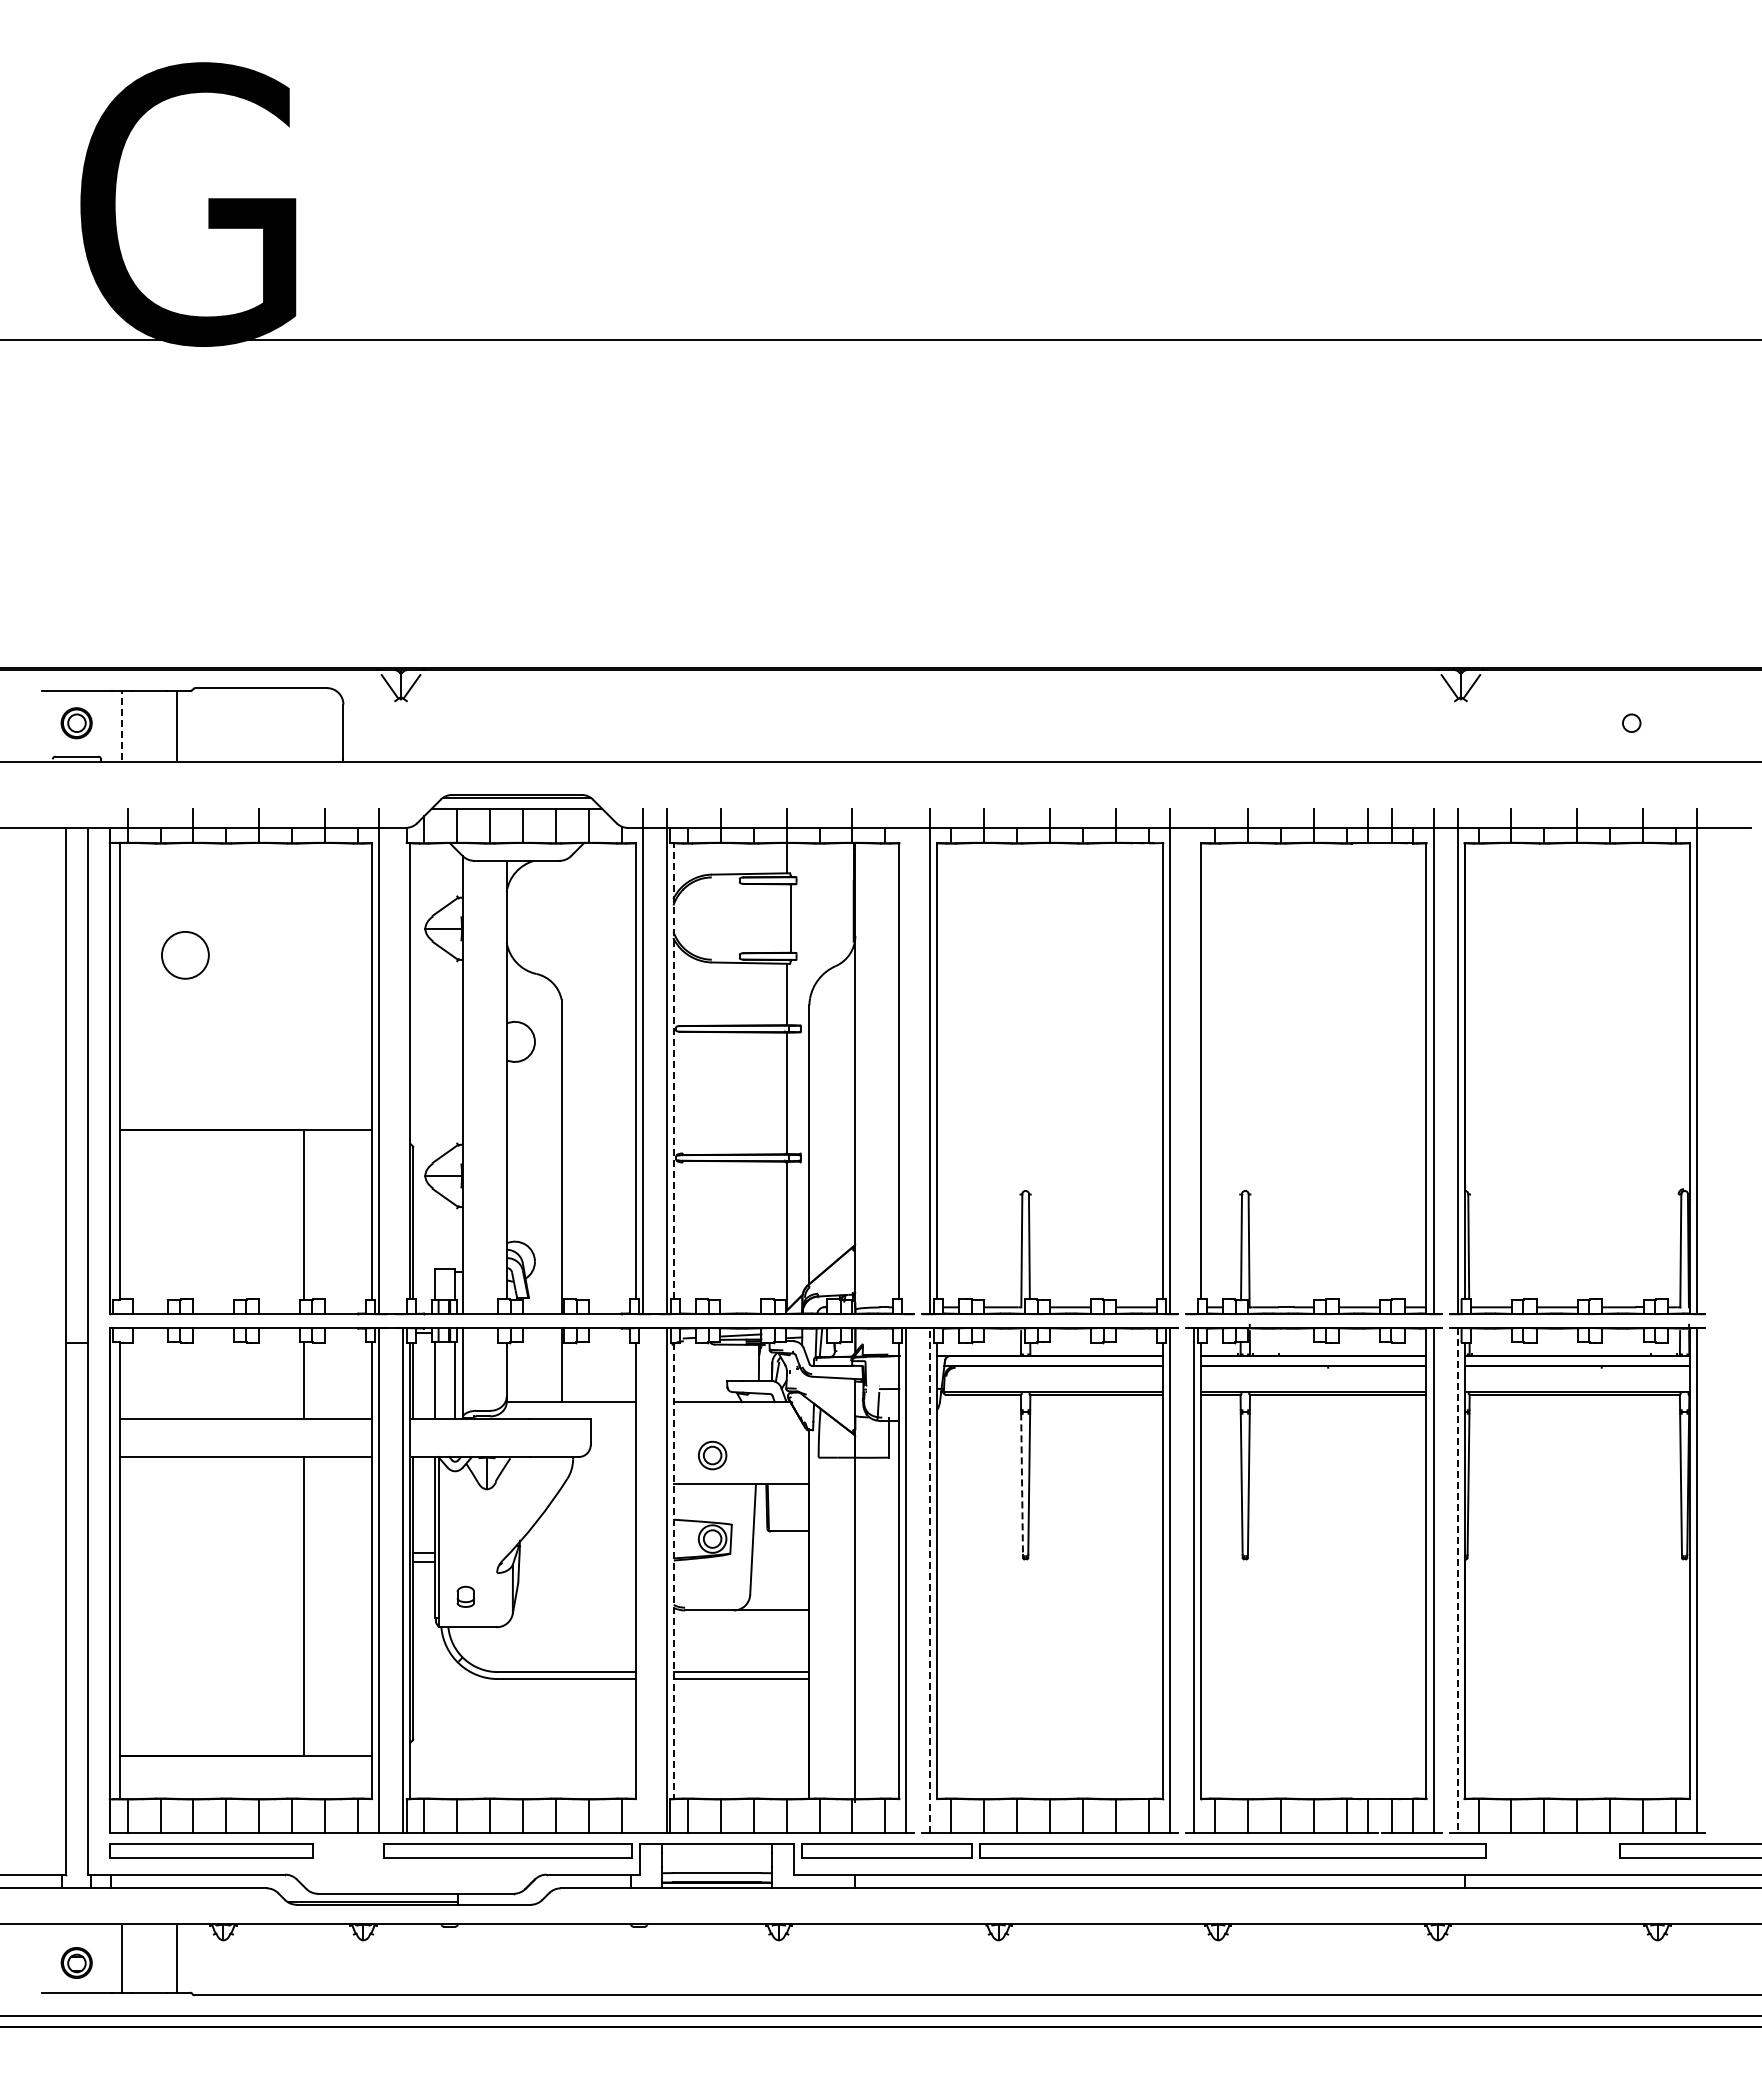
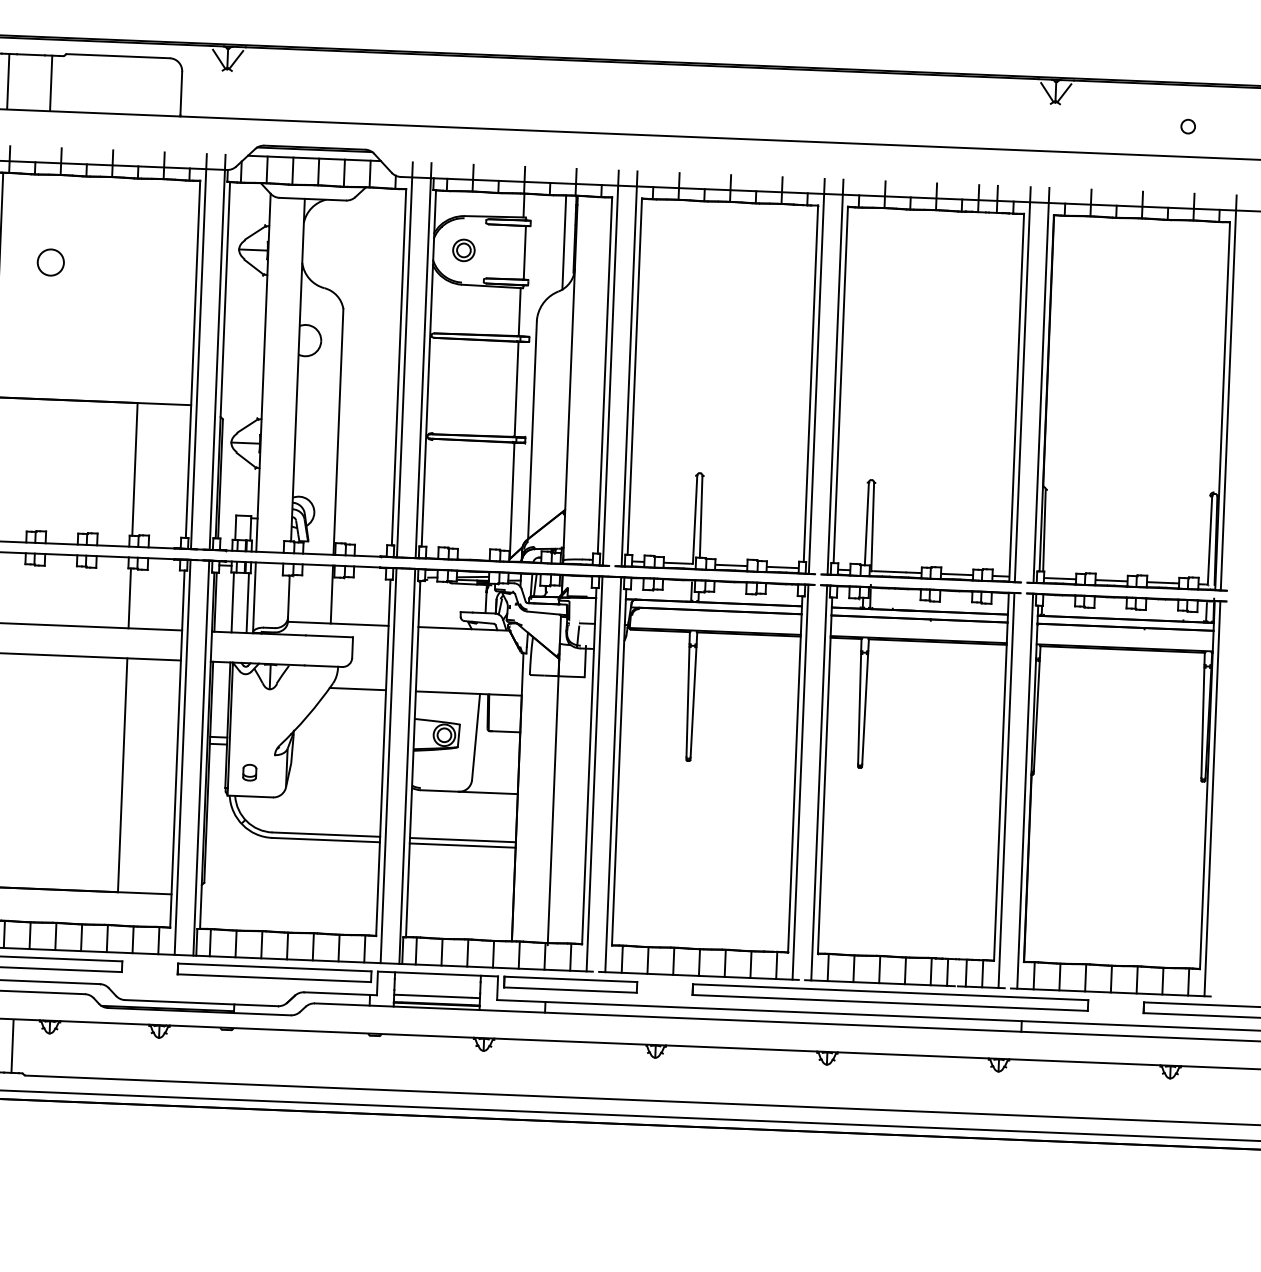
line: (121, 725) -> (8, 81), dashed -> solid
line: (840, 903) -> (564, 242), added
circle: (185, 954) -> (50, 261), size x0.71
line: (403, 1061) -> (217, 352), added
line: (906, 1061) -> (610, 368), added
line: (1193, 1061) -> (835, 377), added
line: (673, 1070) -> (428, 367), dashed -> solid
part: (712, 1455) -> (463, 250), moved
line: (599, 1484) -> (357, 689), added
line: (1022, 1484) -> (688, 702), dashed -> solid
line: (673, 1571) -> (412, 759), dashed -> solid
line: (642, 1580) -> (388, 765), added
line: (930, 1580) -> (613, 774), dashed -> solid
line: (1457, 1580) -> (1025, 791), dashed -> solid
part: (1232, 1850) -> (890, 996), moved

